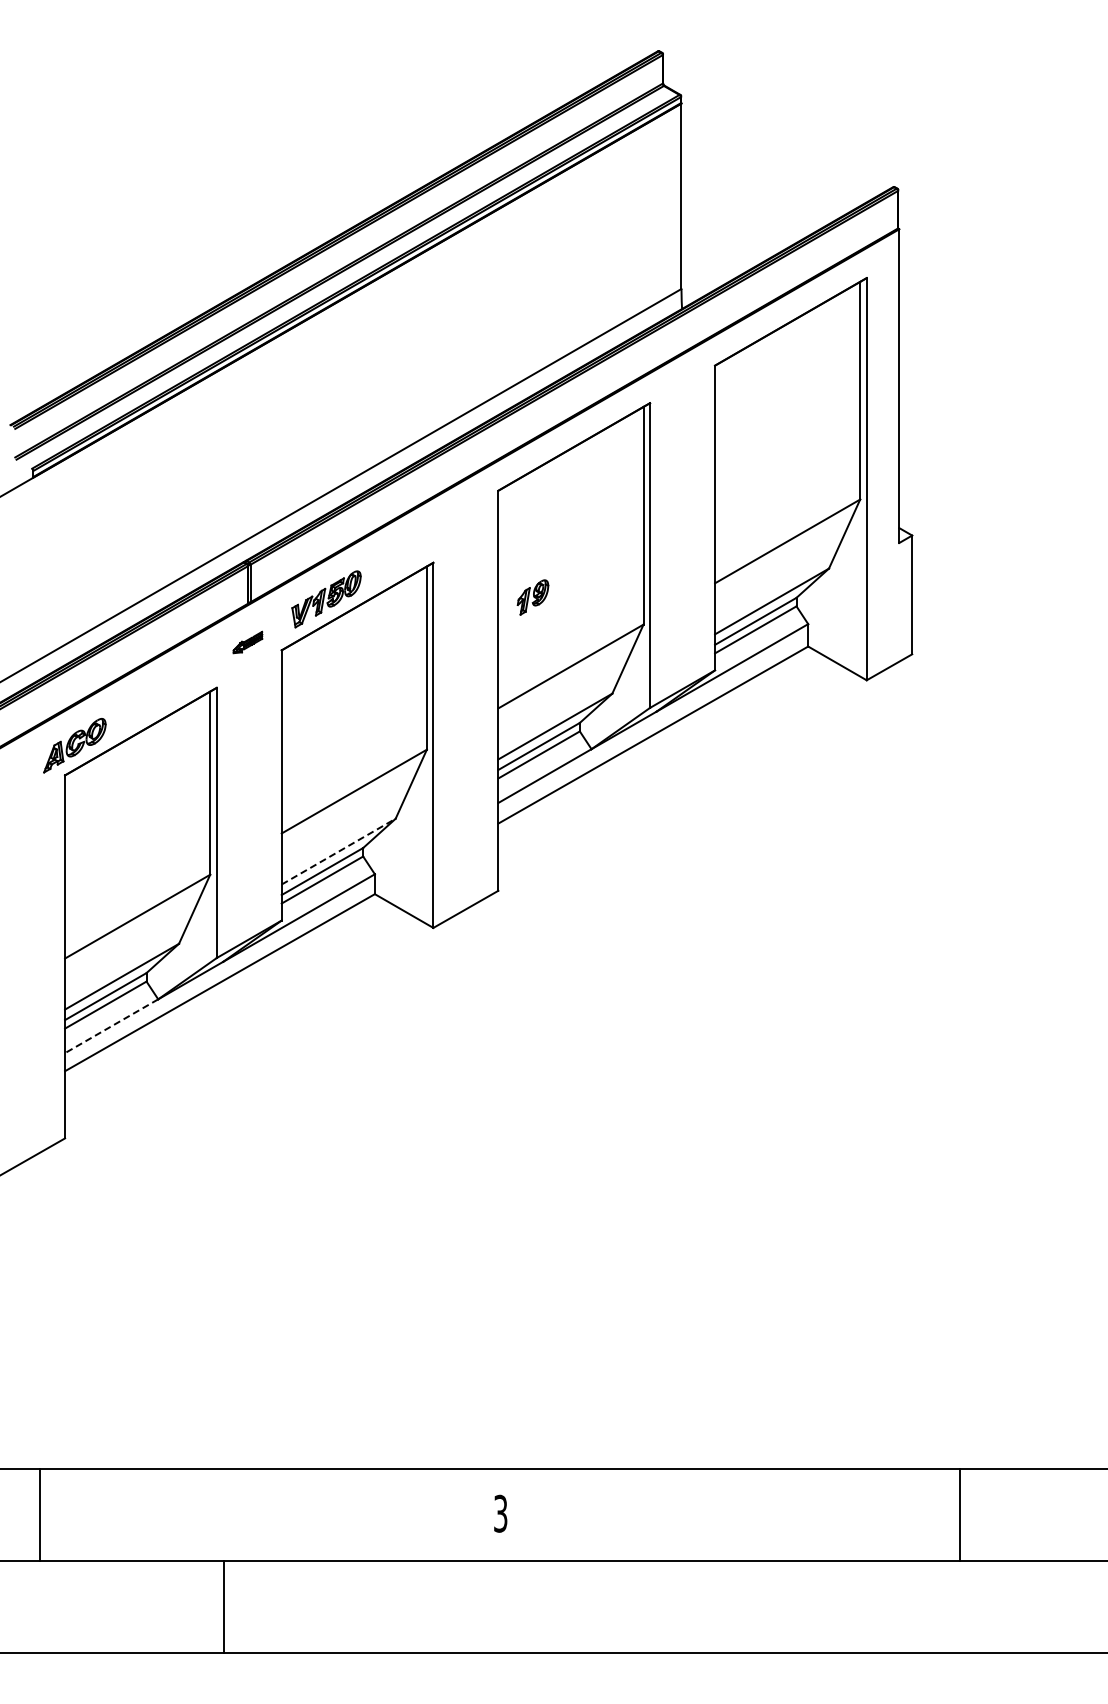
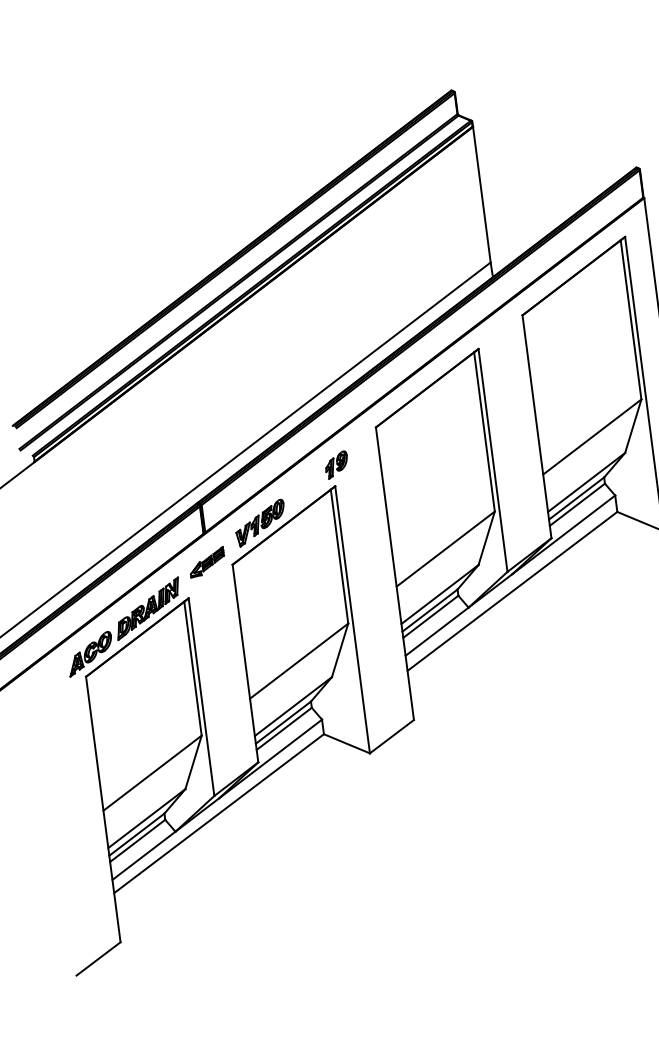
part: (532, 597) -> (336, 465), moved
part: (247, 642) -> (206, 562), size x1.67
part: (160, 694) -> (148, 608), added
line: (338, 851) -> (293, 706), dashed -> solid
line: (111, 1026) -> (143, 856), dashed -> solid

